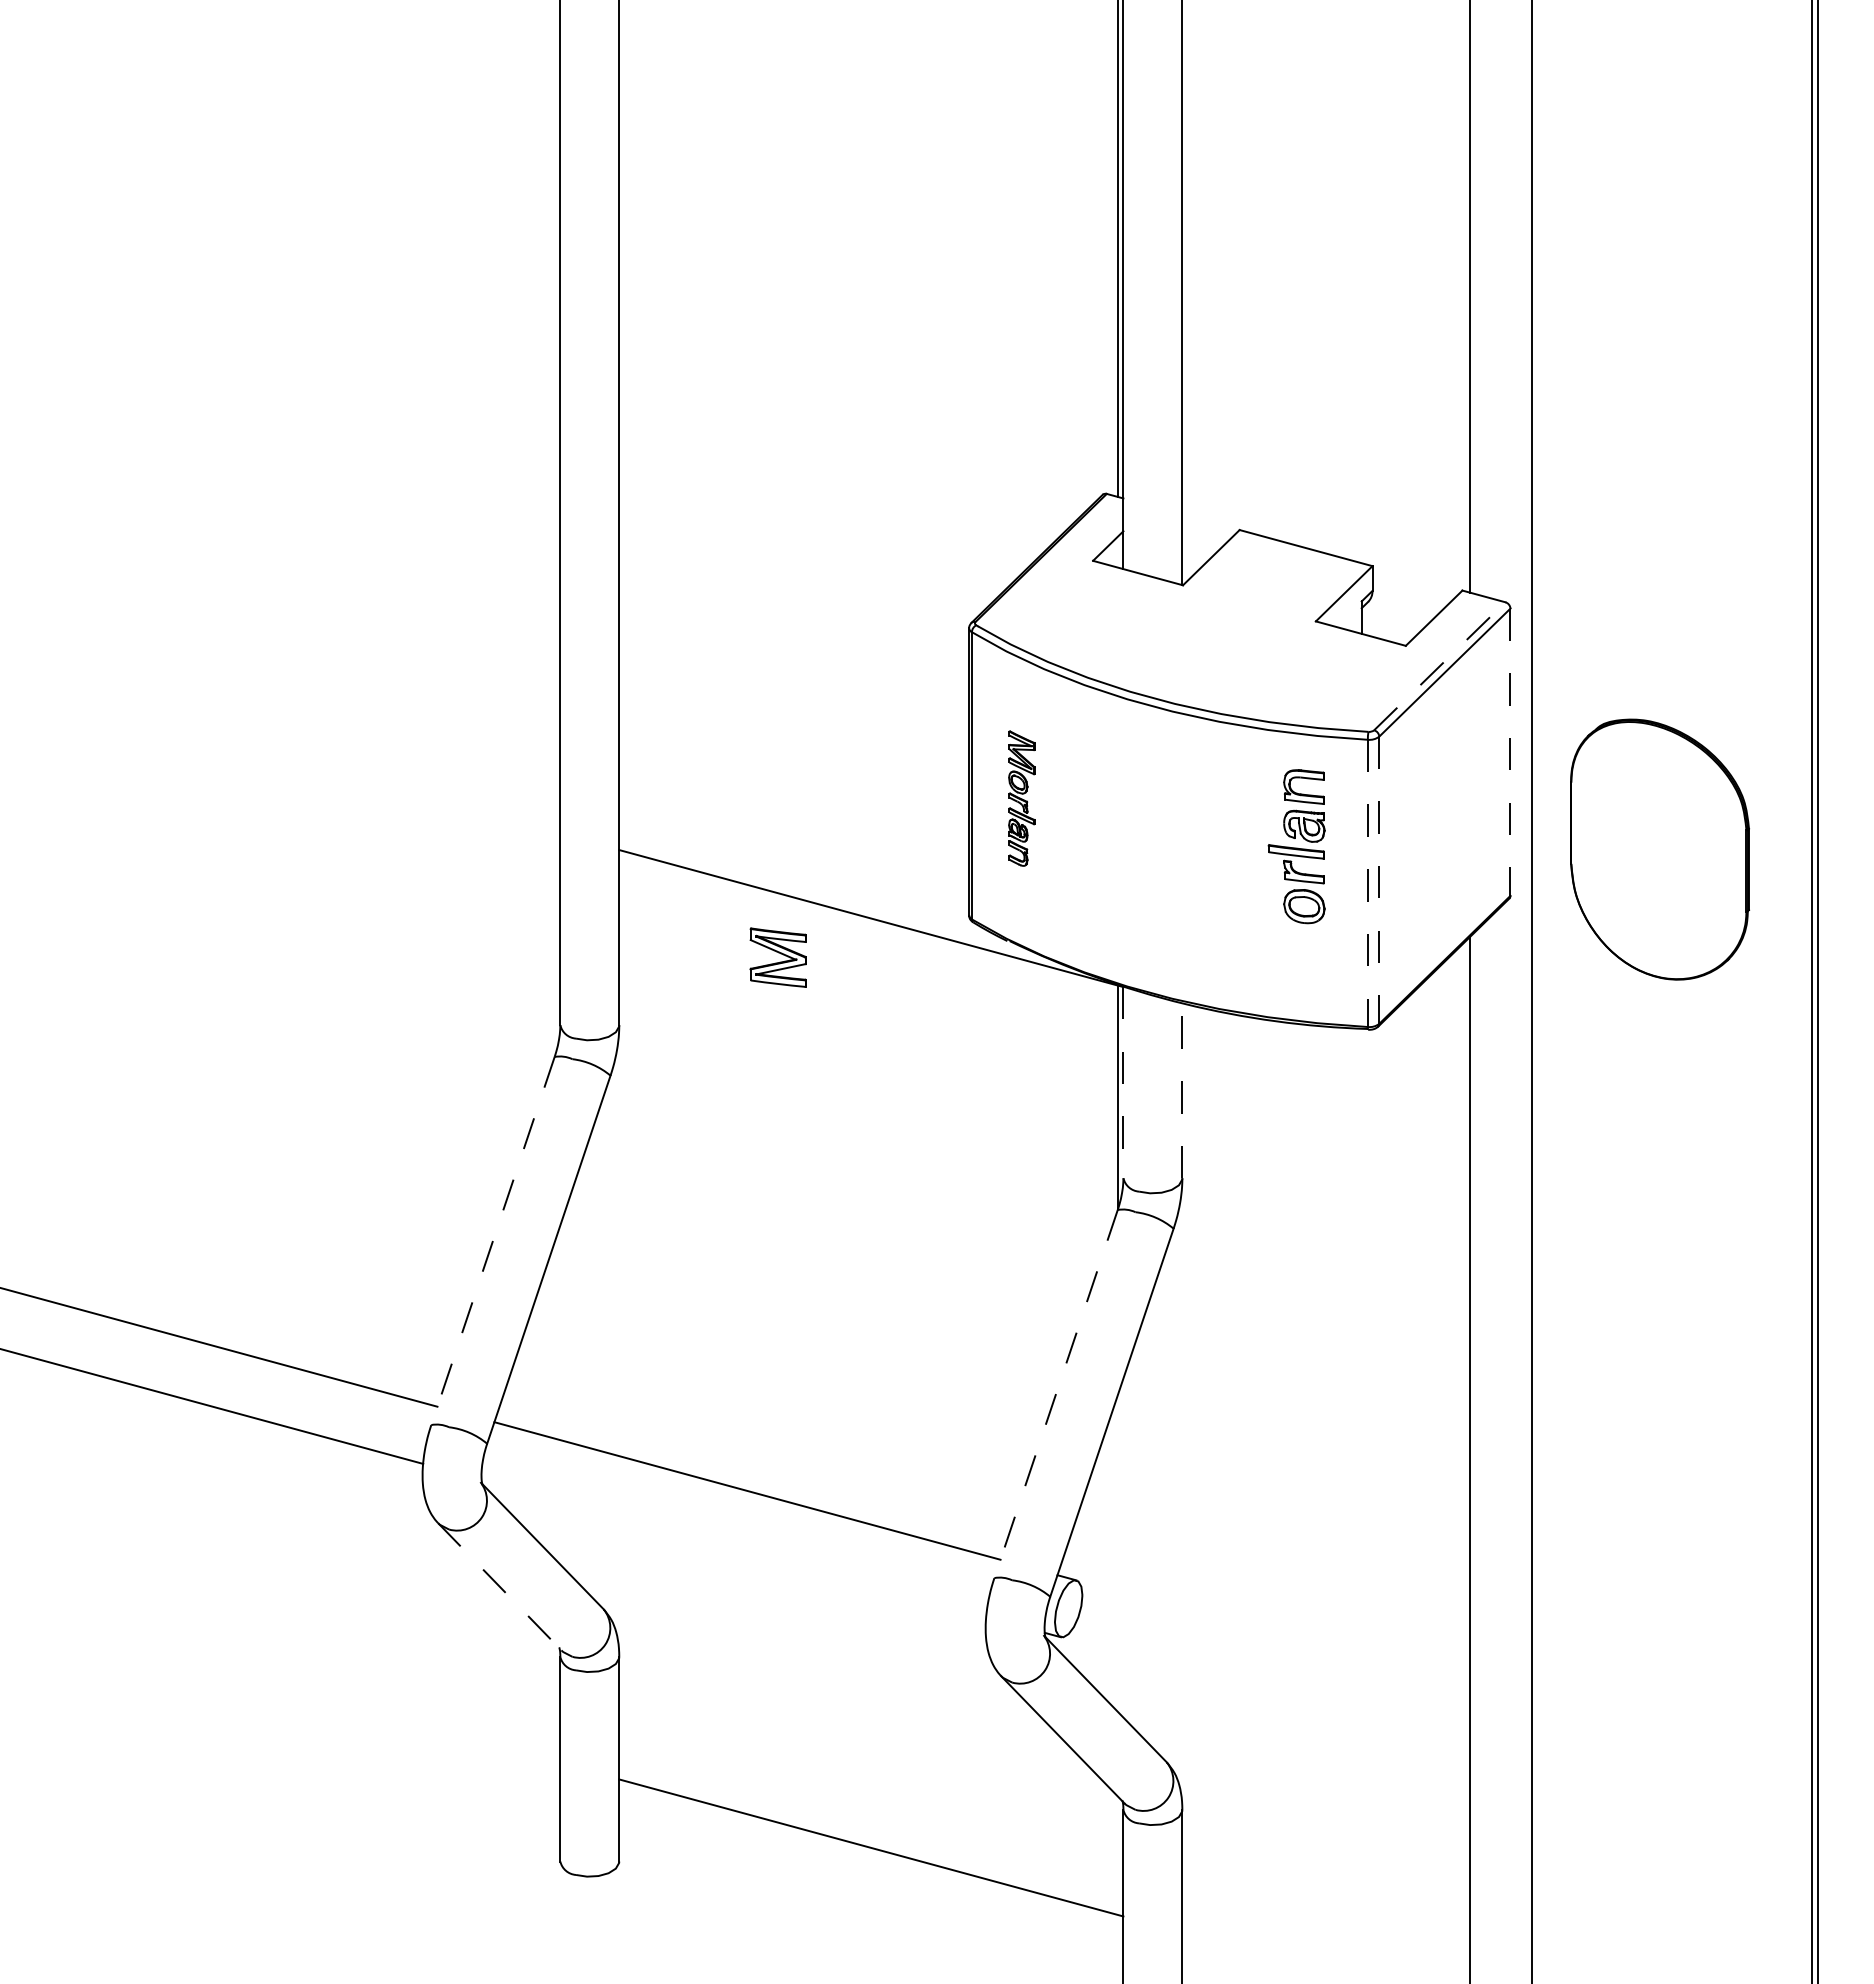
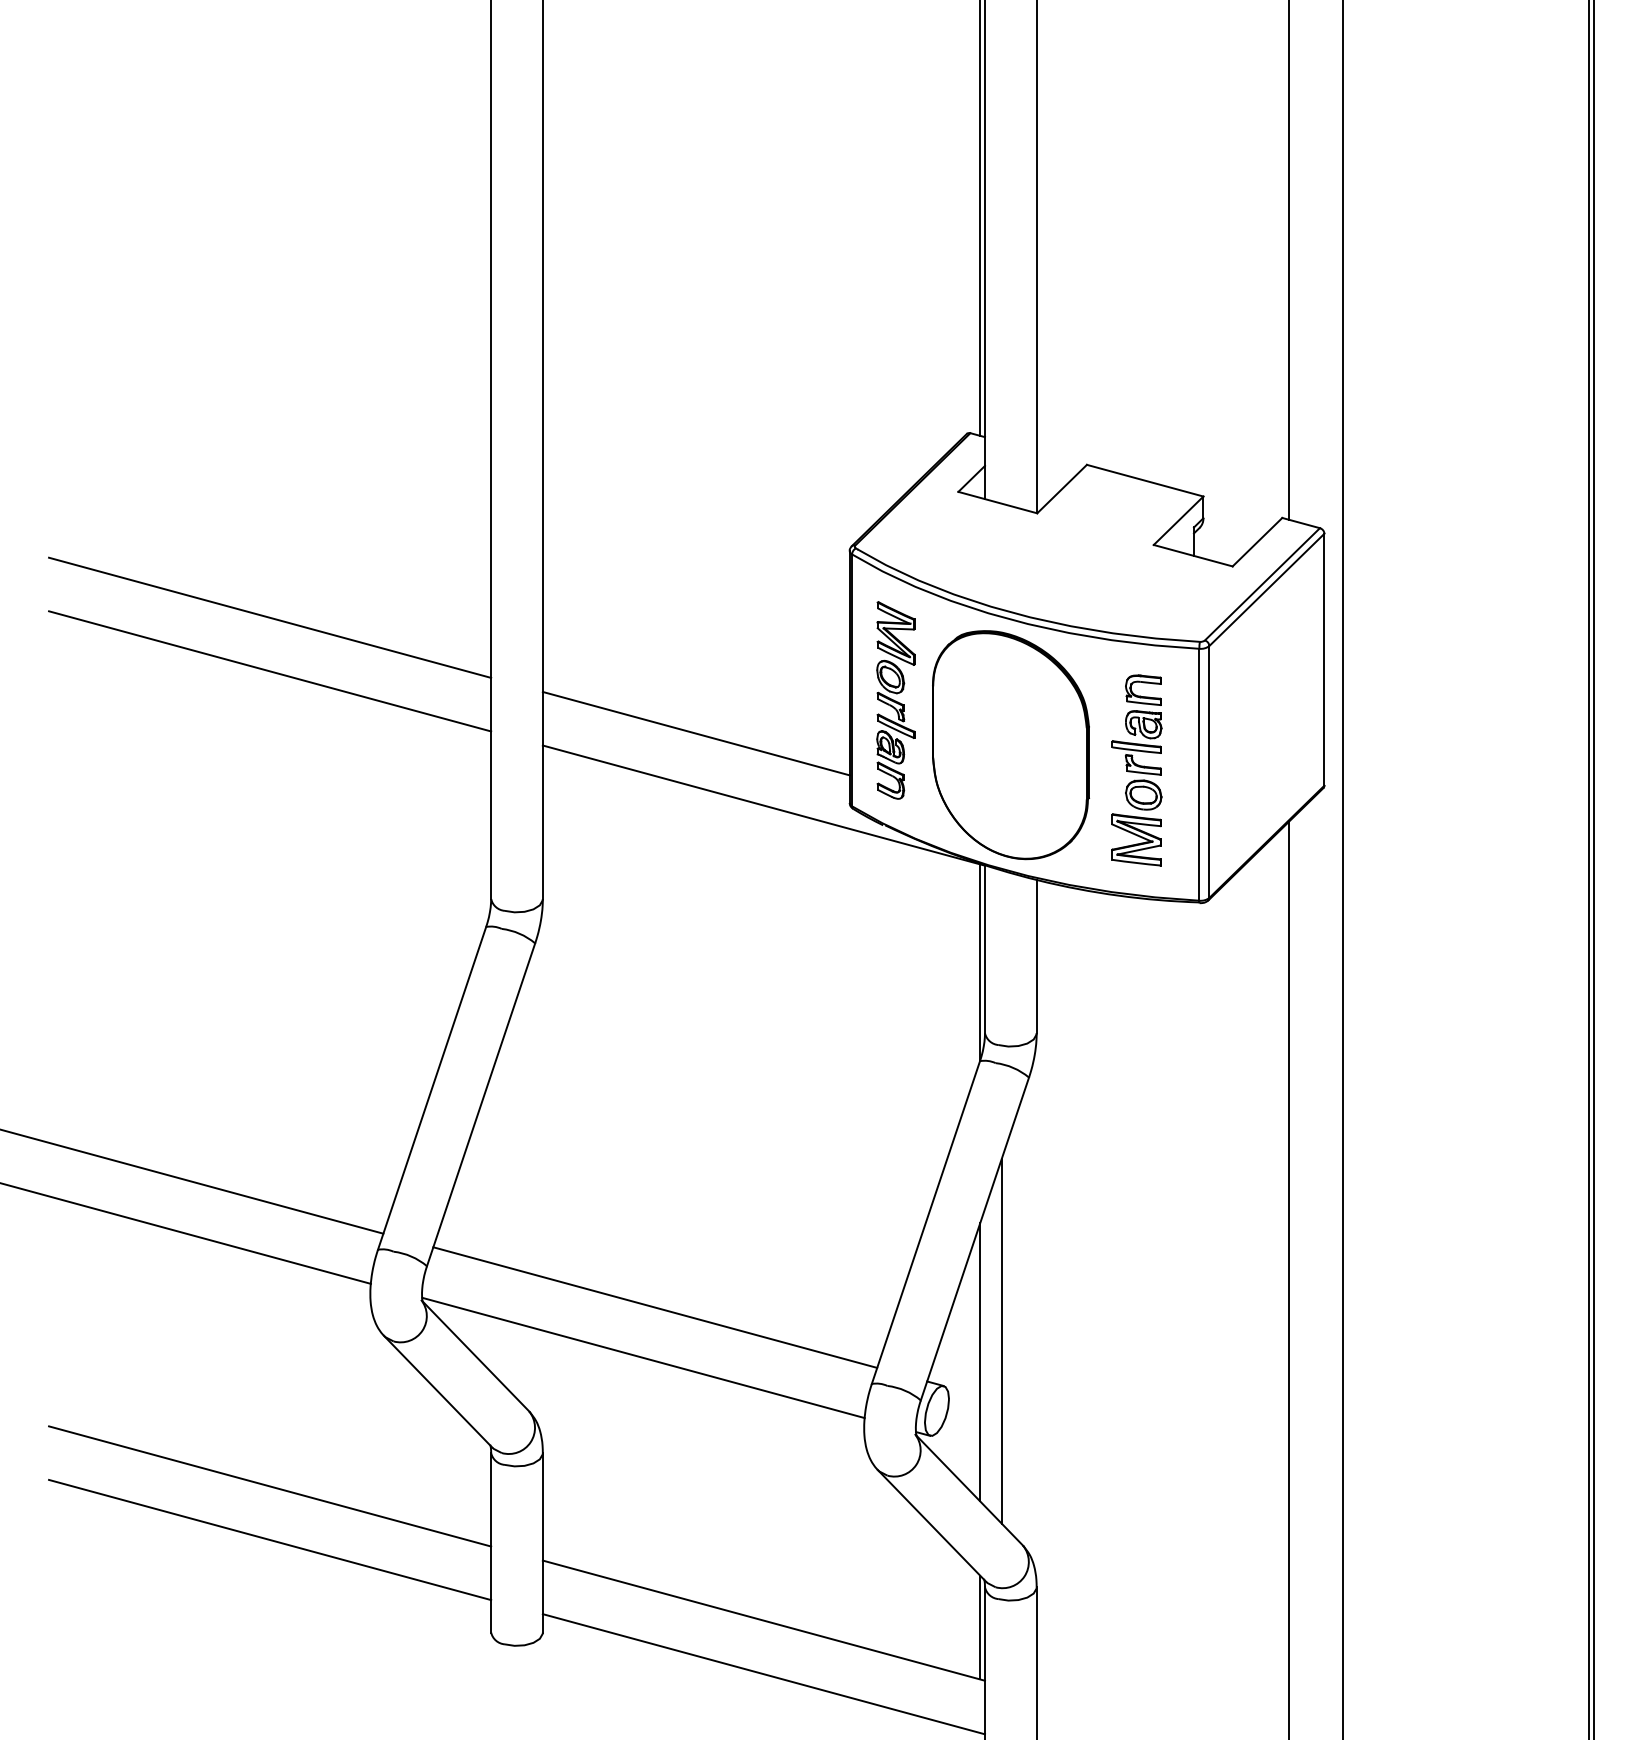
line: (1439, 666) -> (1262, 584), dashed -> solid
line: (308, 703) -> (270, 616), added
line: (1510, 752) -> (1324, 659), dashed -> solid
line: (308, 765) -> (270, 671), added
part: (1021, 798) -> (895, 700), size x1.67
line: (794, 836) -> (696, 733), added
part: (1659, 849) -> (1010, 745), moved
line: (1379, 880) -> (1209, 772), dashed -> solid
line: (1367, 883) -> (1199, 774), dashed -> solid
part: (777, 957) -> (1135, 839), moved
line: (1123, 1082) -> (985, 949), dashed -> solid
line: (1182, 1090) -> (1036, 956), dashed -> solid
line: (492, 1241) -> (431, 1088), dashed -> solid
line: (1055, 1394) -> (925, 1222), dashed -> solid
line: (1142, 1529) -> (1001, 1341), added
line: (733, 1547) -> (643, 1357), added
line: (1117, 1552) -> (979, 1361), added
line: (499, 1586) -> (437, 1391), dashed -> solid
line: (308, 1694) -> (270, 1486), added
line: (308, 1755) -> (270, 1539), added
line: (1117, 1855) -> (979, 1627), added
line: (871, 1908) -> (764, 1673), added

